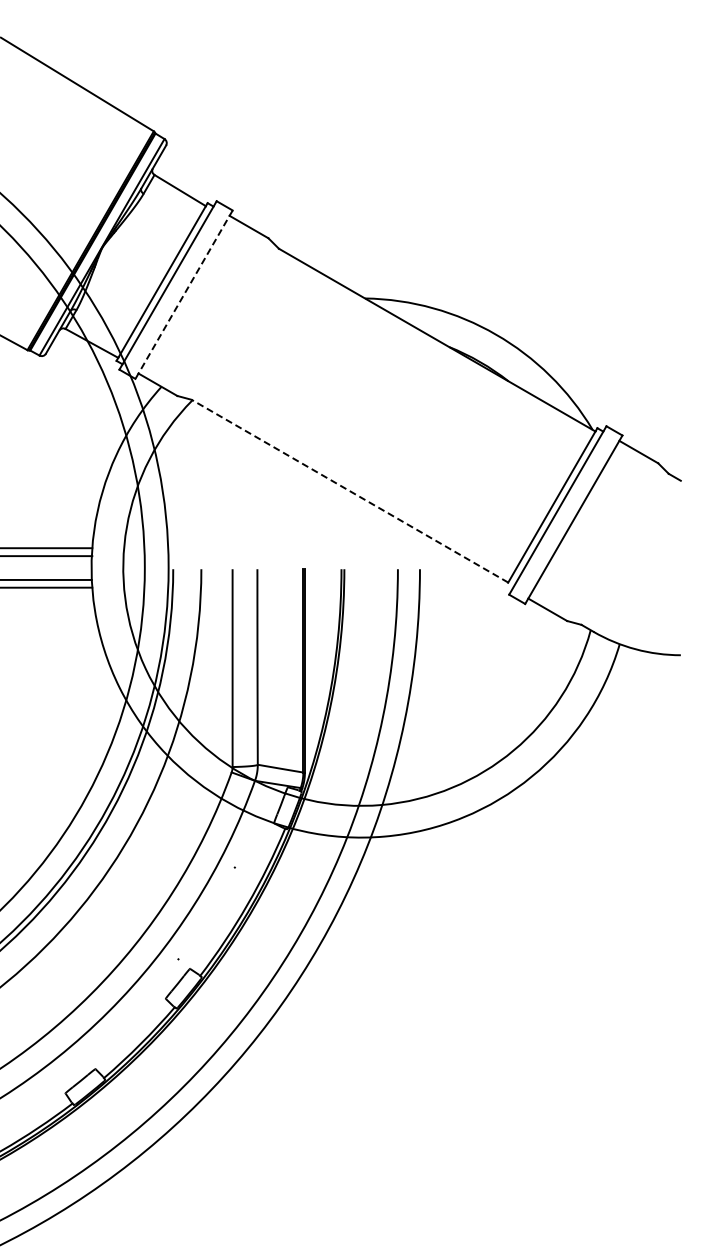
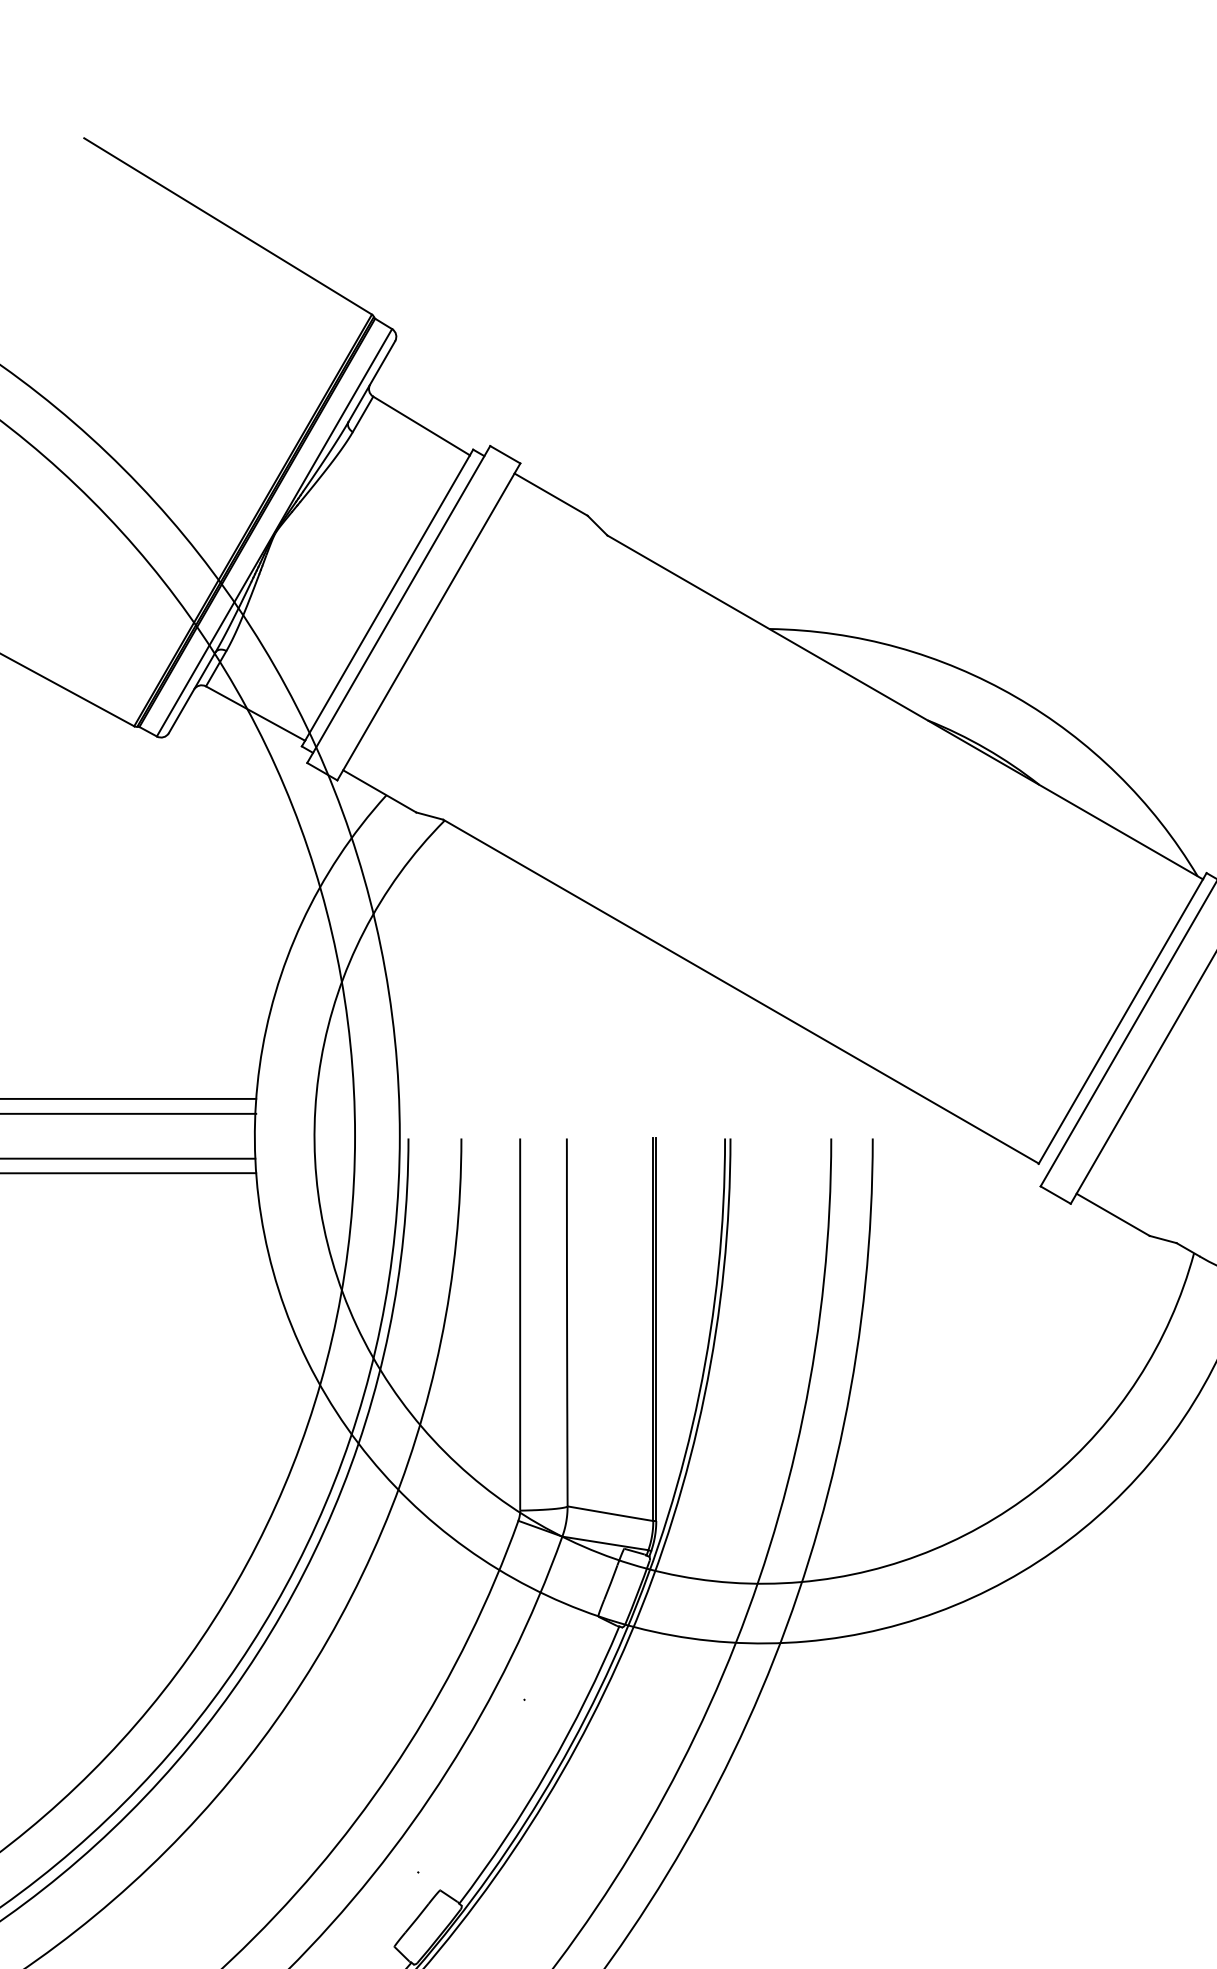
line: (183, 295) -> (427, 623), dashed -> solid
line: (350, 491) -> (742, 992), dashed -> solid

